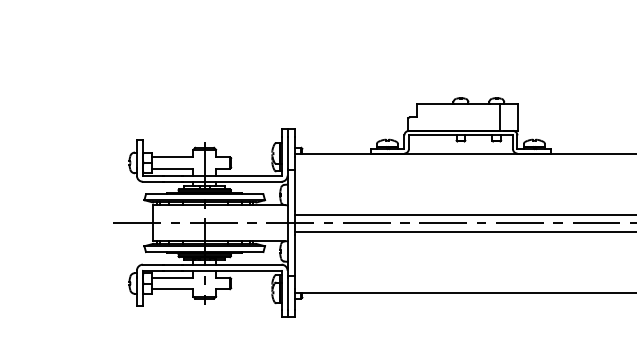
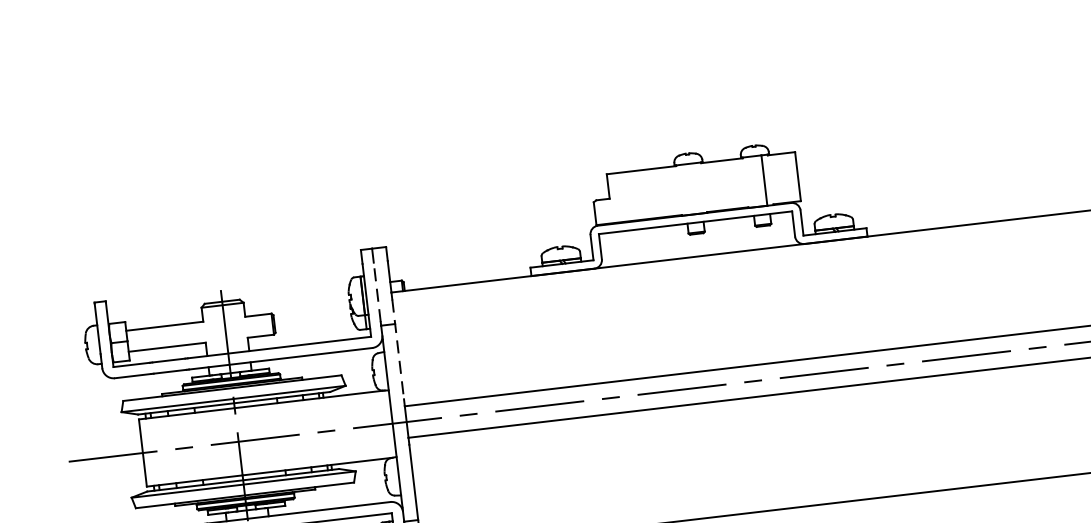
line: (287, 152) -> (377, 292), solid -> dashed
line: (295, 184) -> (398, 350), solid -> dashed

